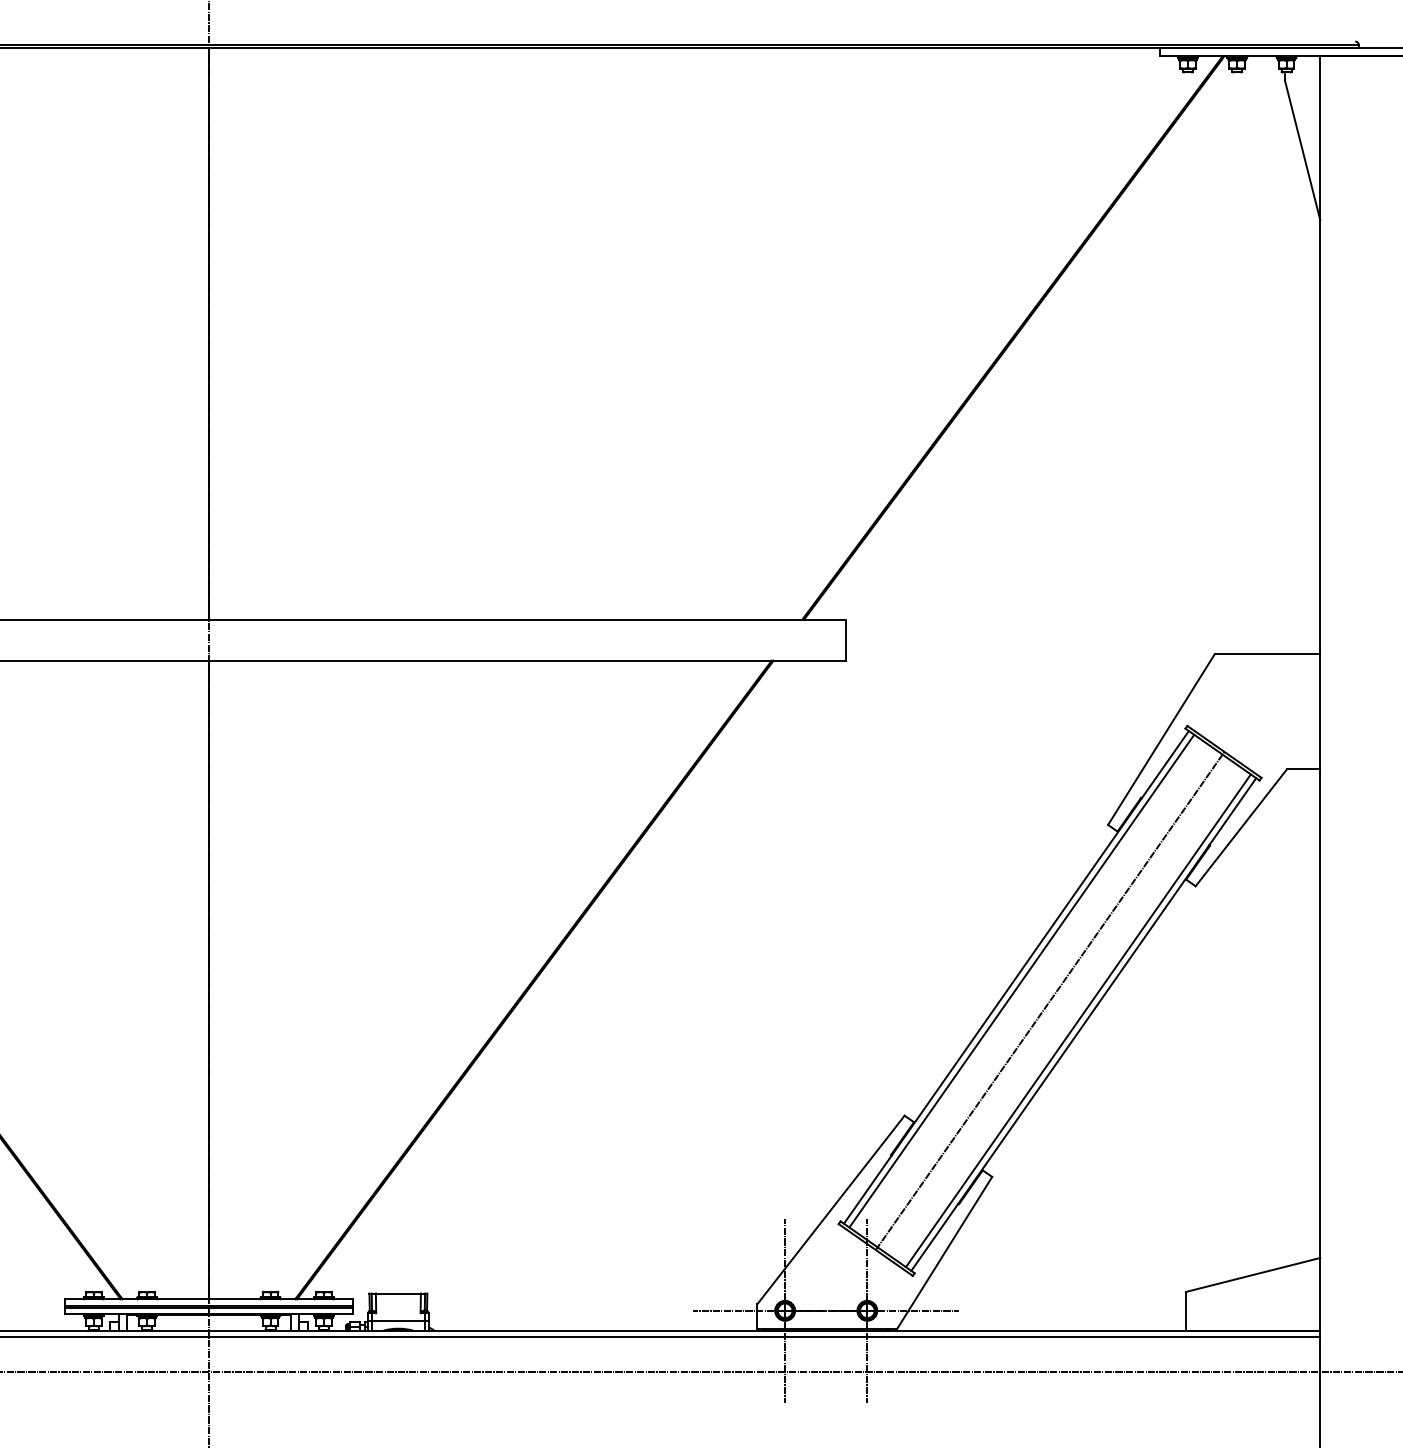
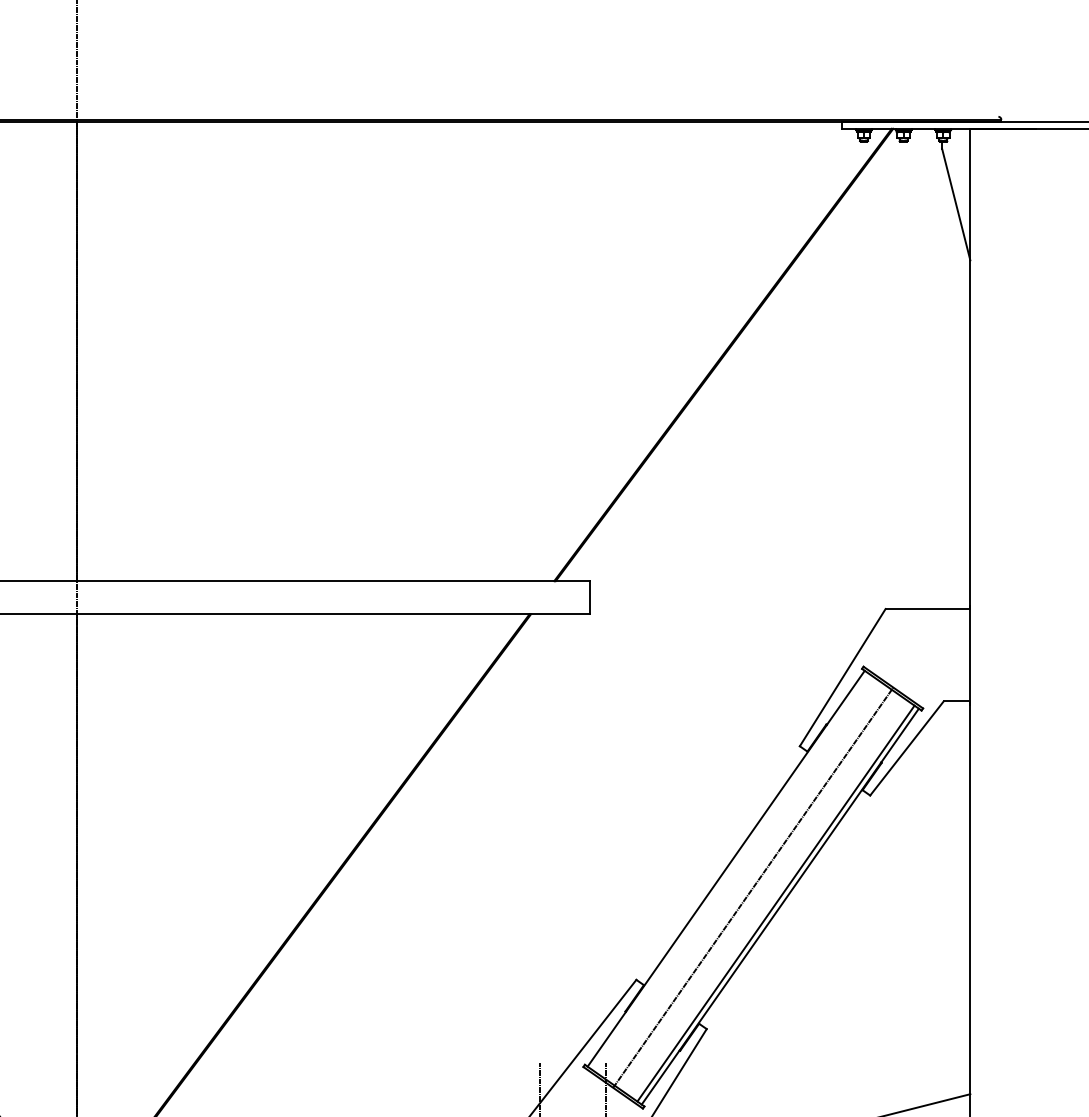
line: (1021, 980) -> (730, 871), removed

